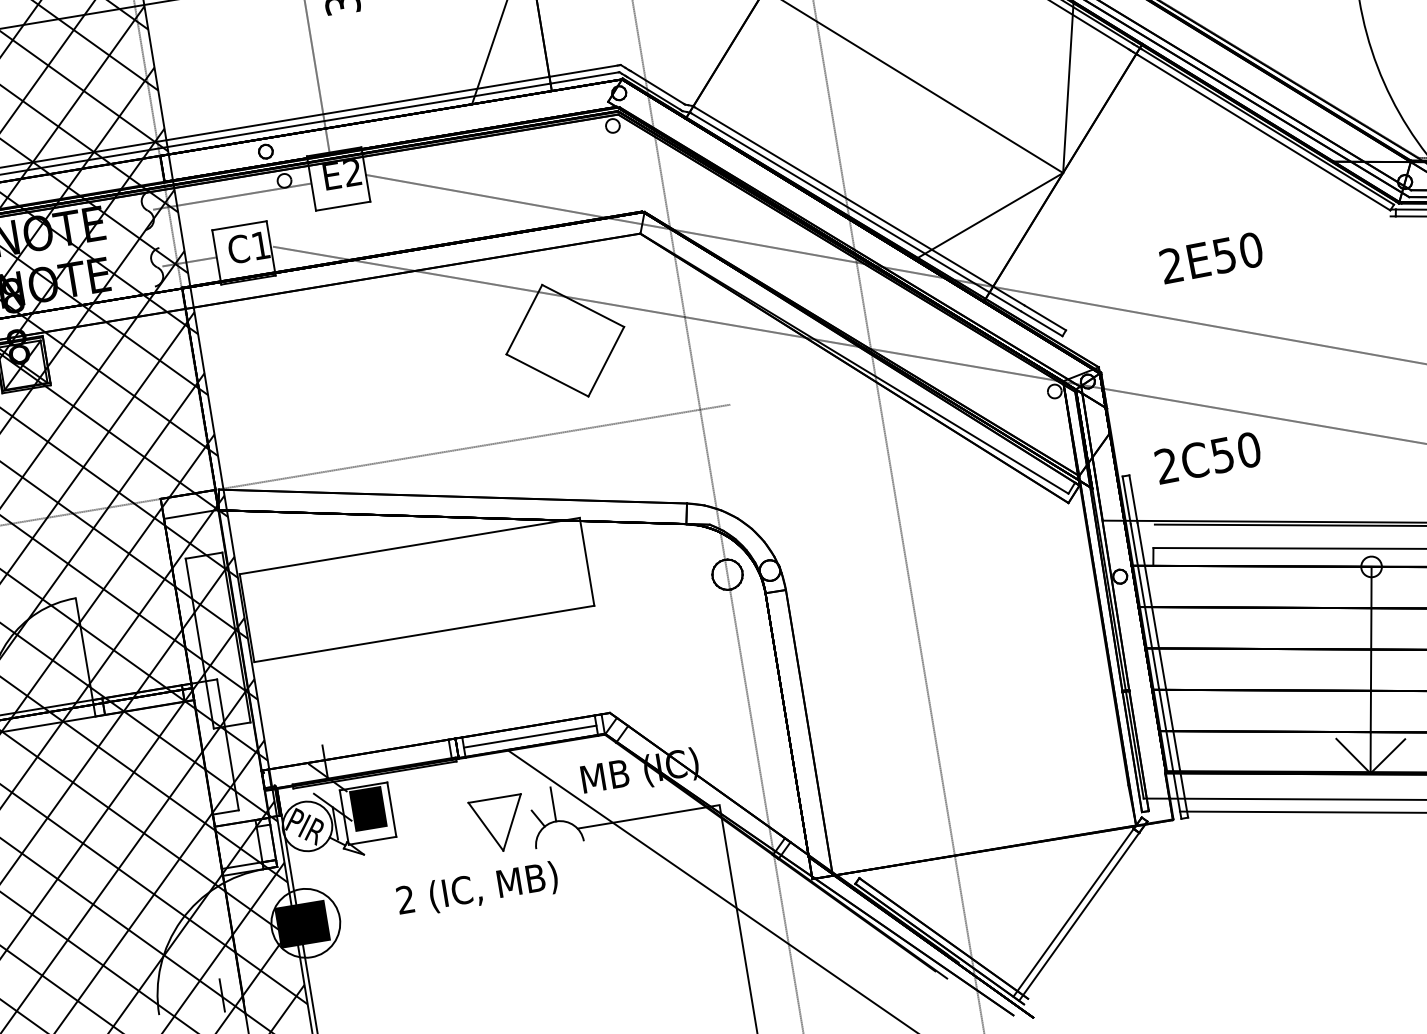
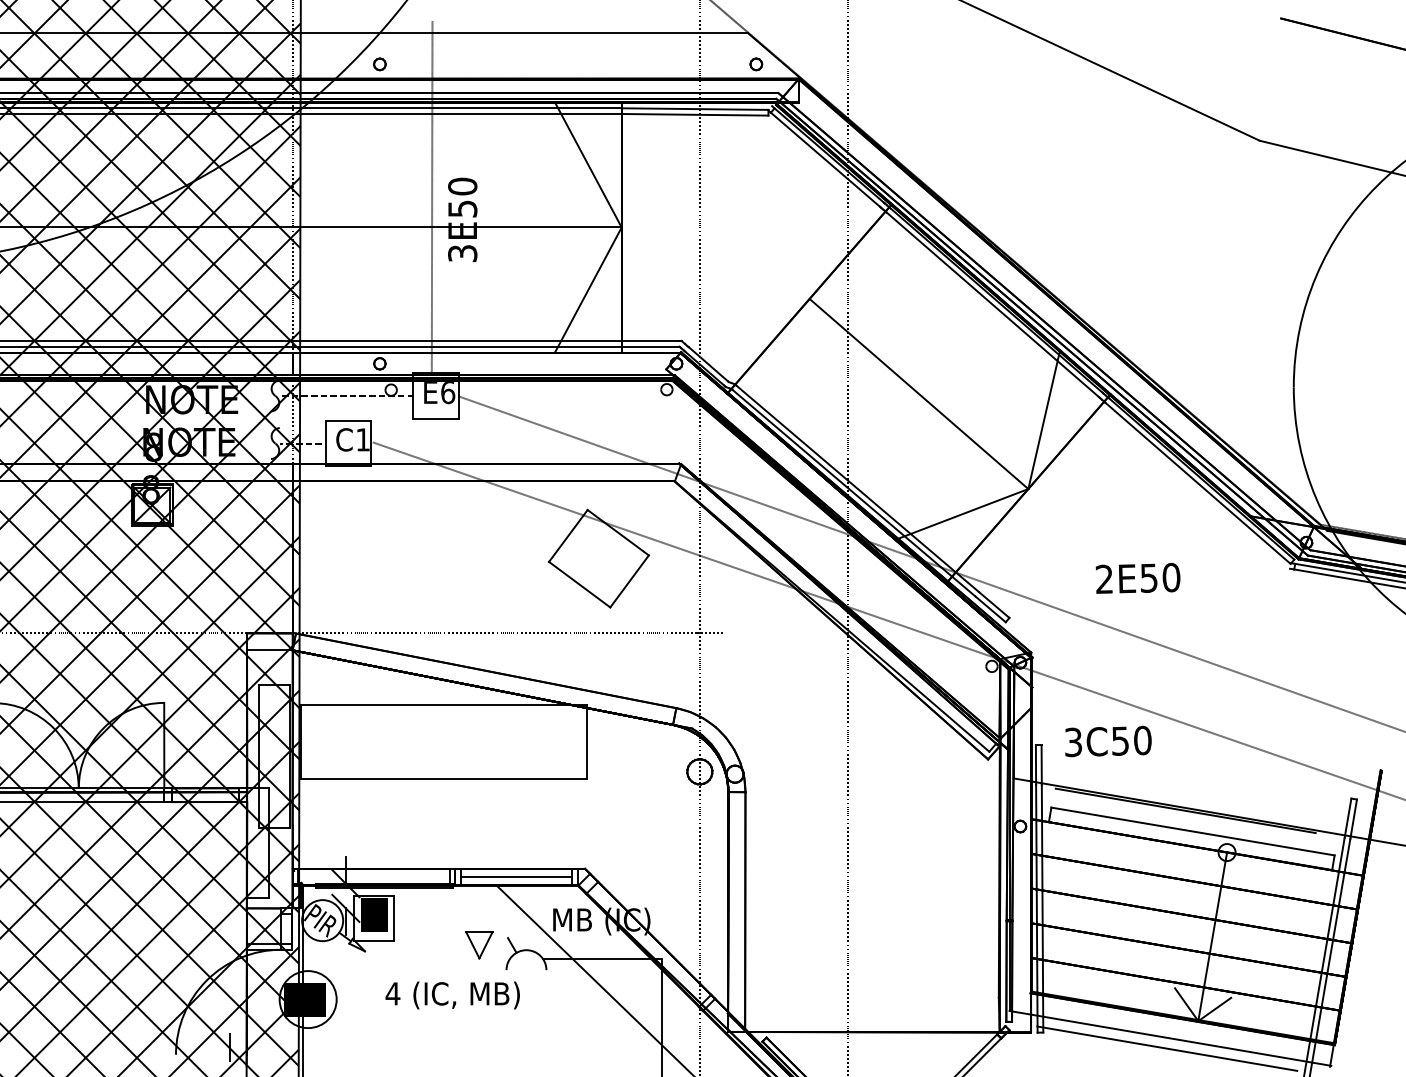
text: (353, 173) -> (448, 393), E2 -> E6
text: (1166, 466) -> (1073, 742), 2C50 -> 3C50
line: (553, 803) -> (526, 935), removed
part: (499, 825) -> (479, 945), size x0.6
text: (405, 899) -> (392, 993), 2 -> 4

